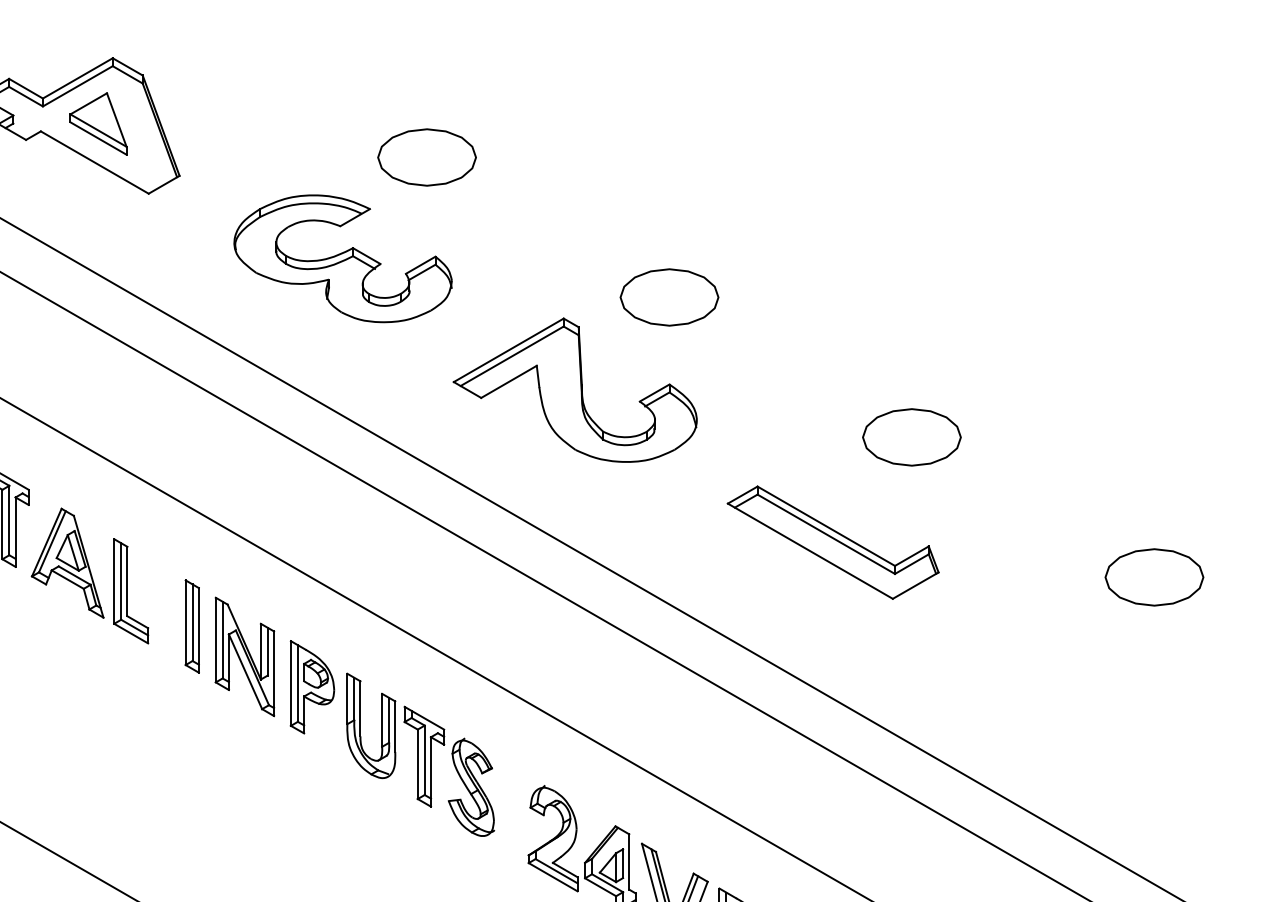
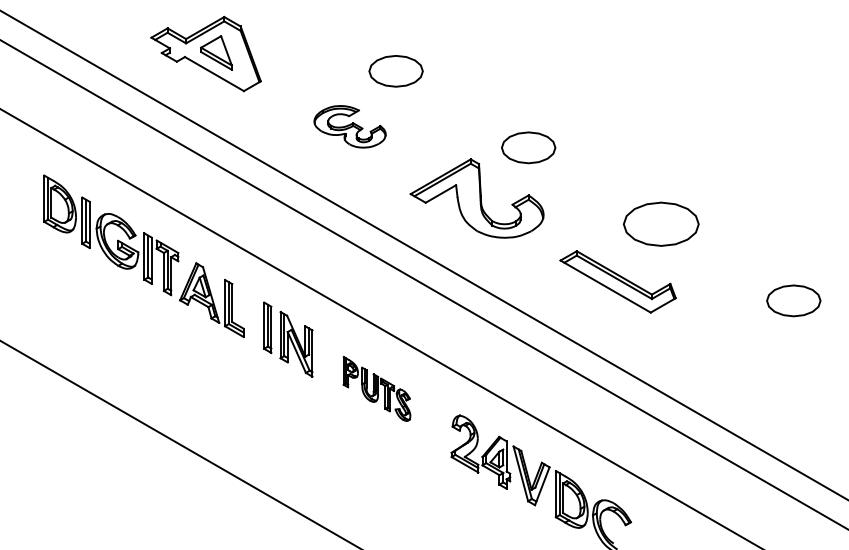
part: (341, 258) -> (349, 126), size x0.6
part: (910, 437) -> (660, 224), size x1.4
part: (391, 737) -> (376, 388), size x0.6

